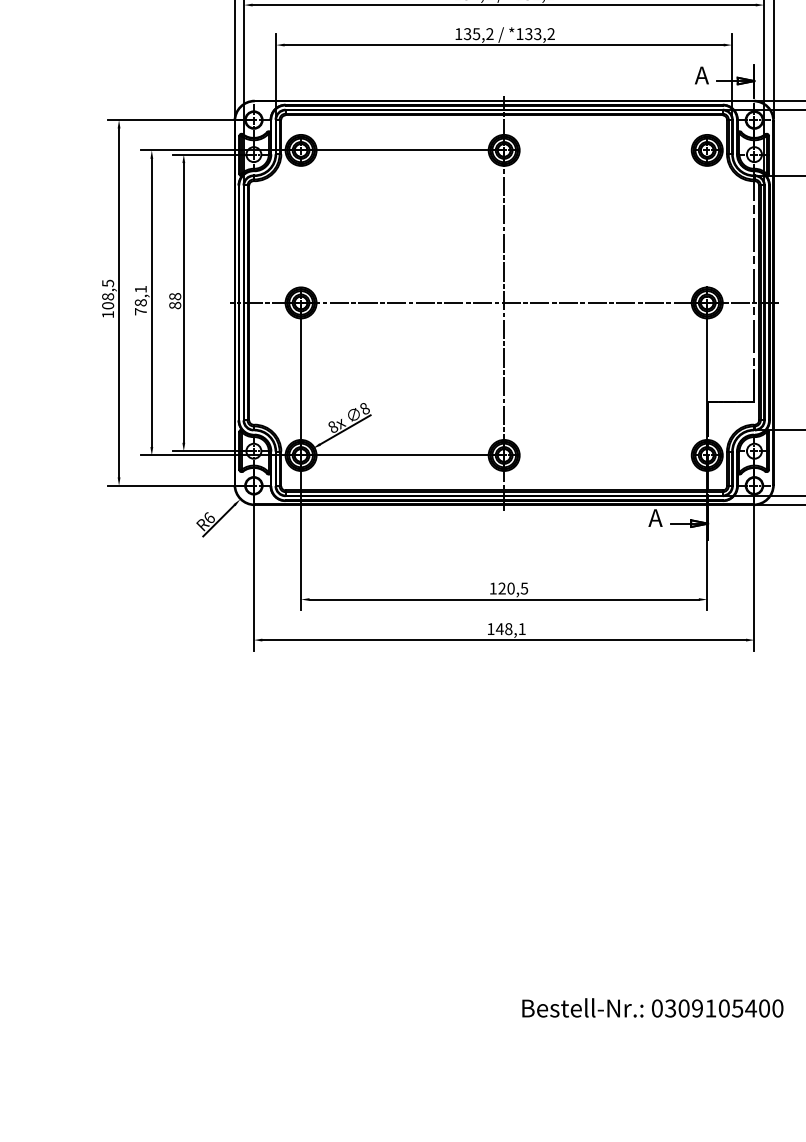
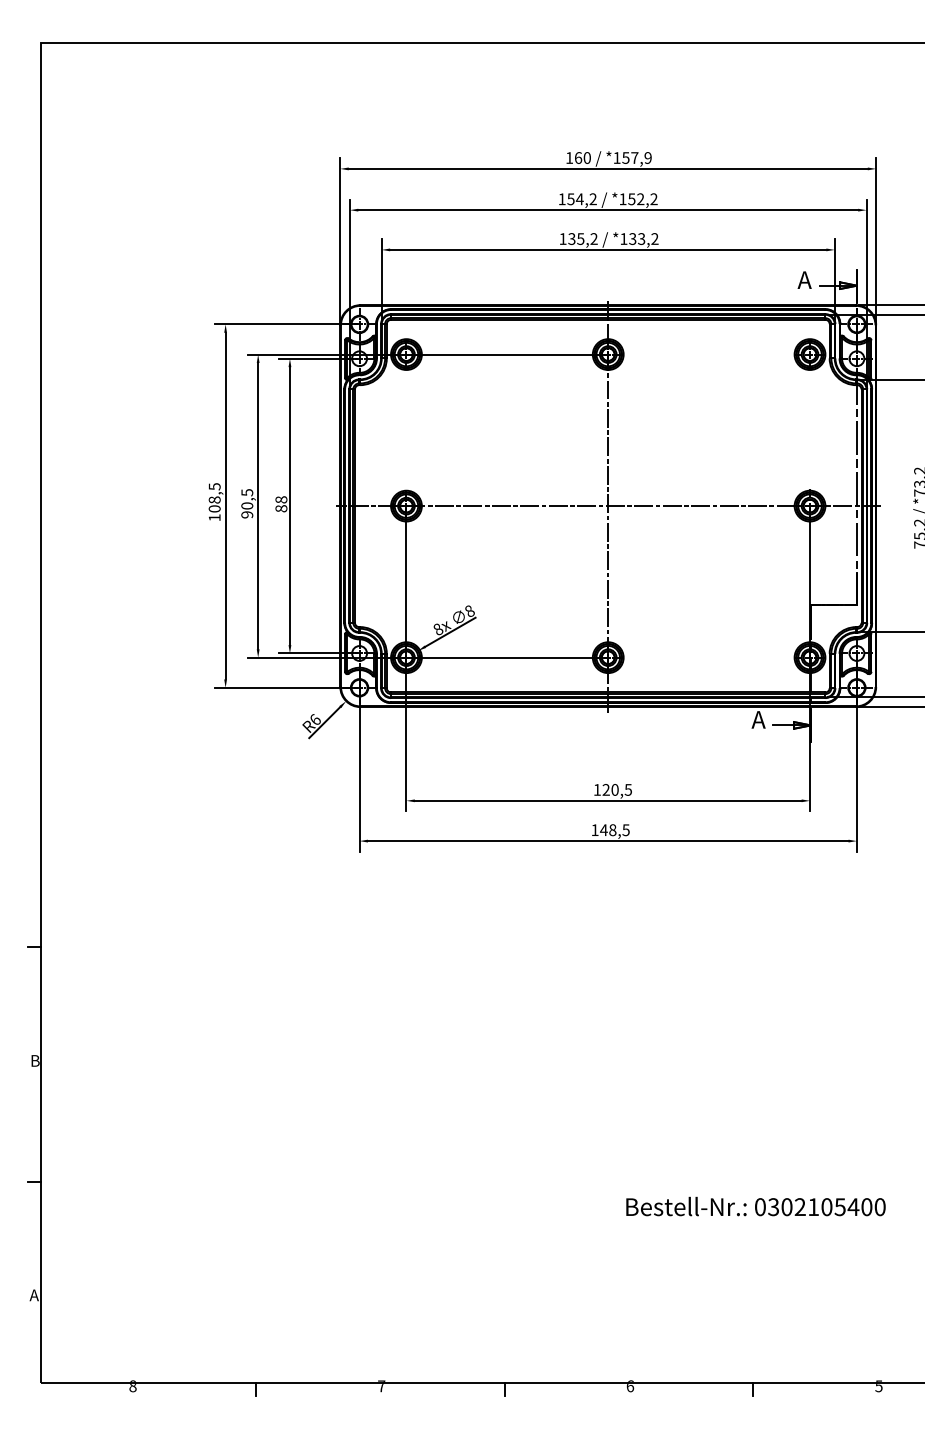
text: (141, 300) -> (247, 503), 78,1 -> 90,5
text: (521, 629) -> (625, 830), 148,1 -> 148,5
text: (696, 1008) -> (799, 1207), 0309105400 -> 0302105400

